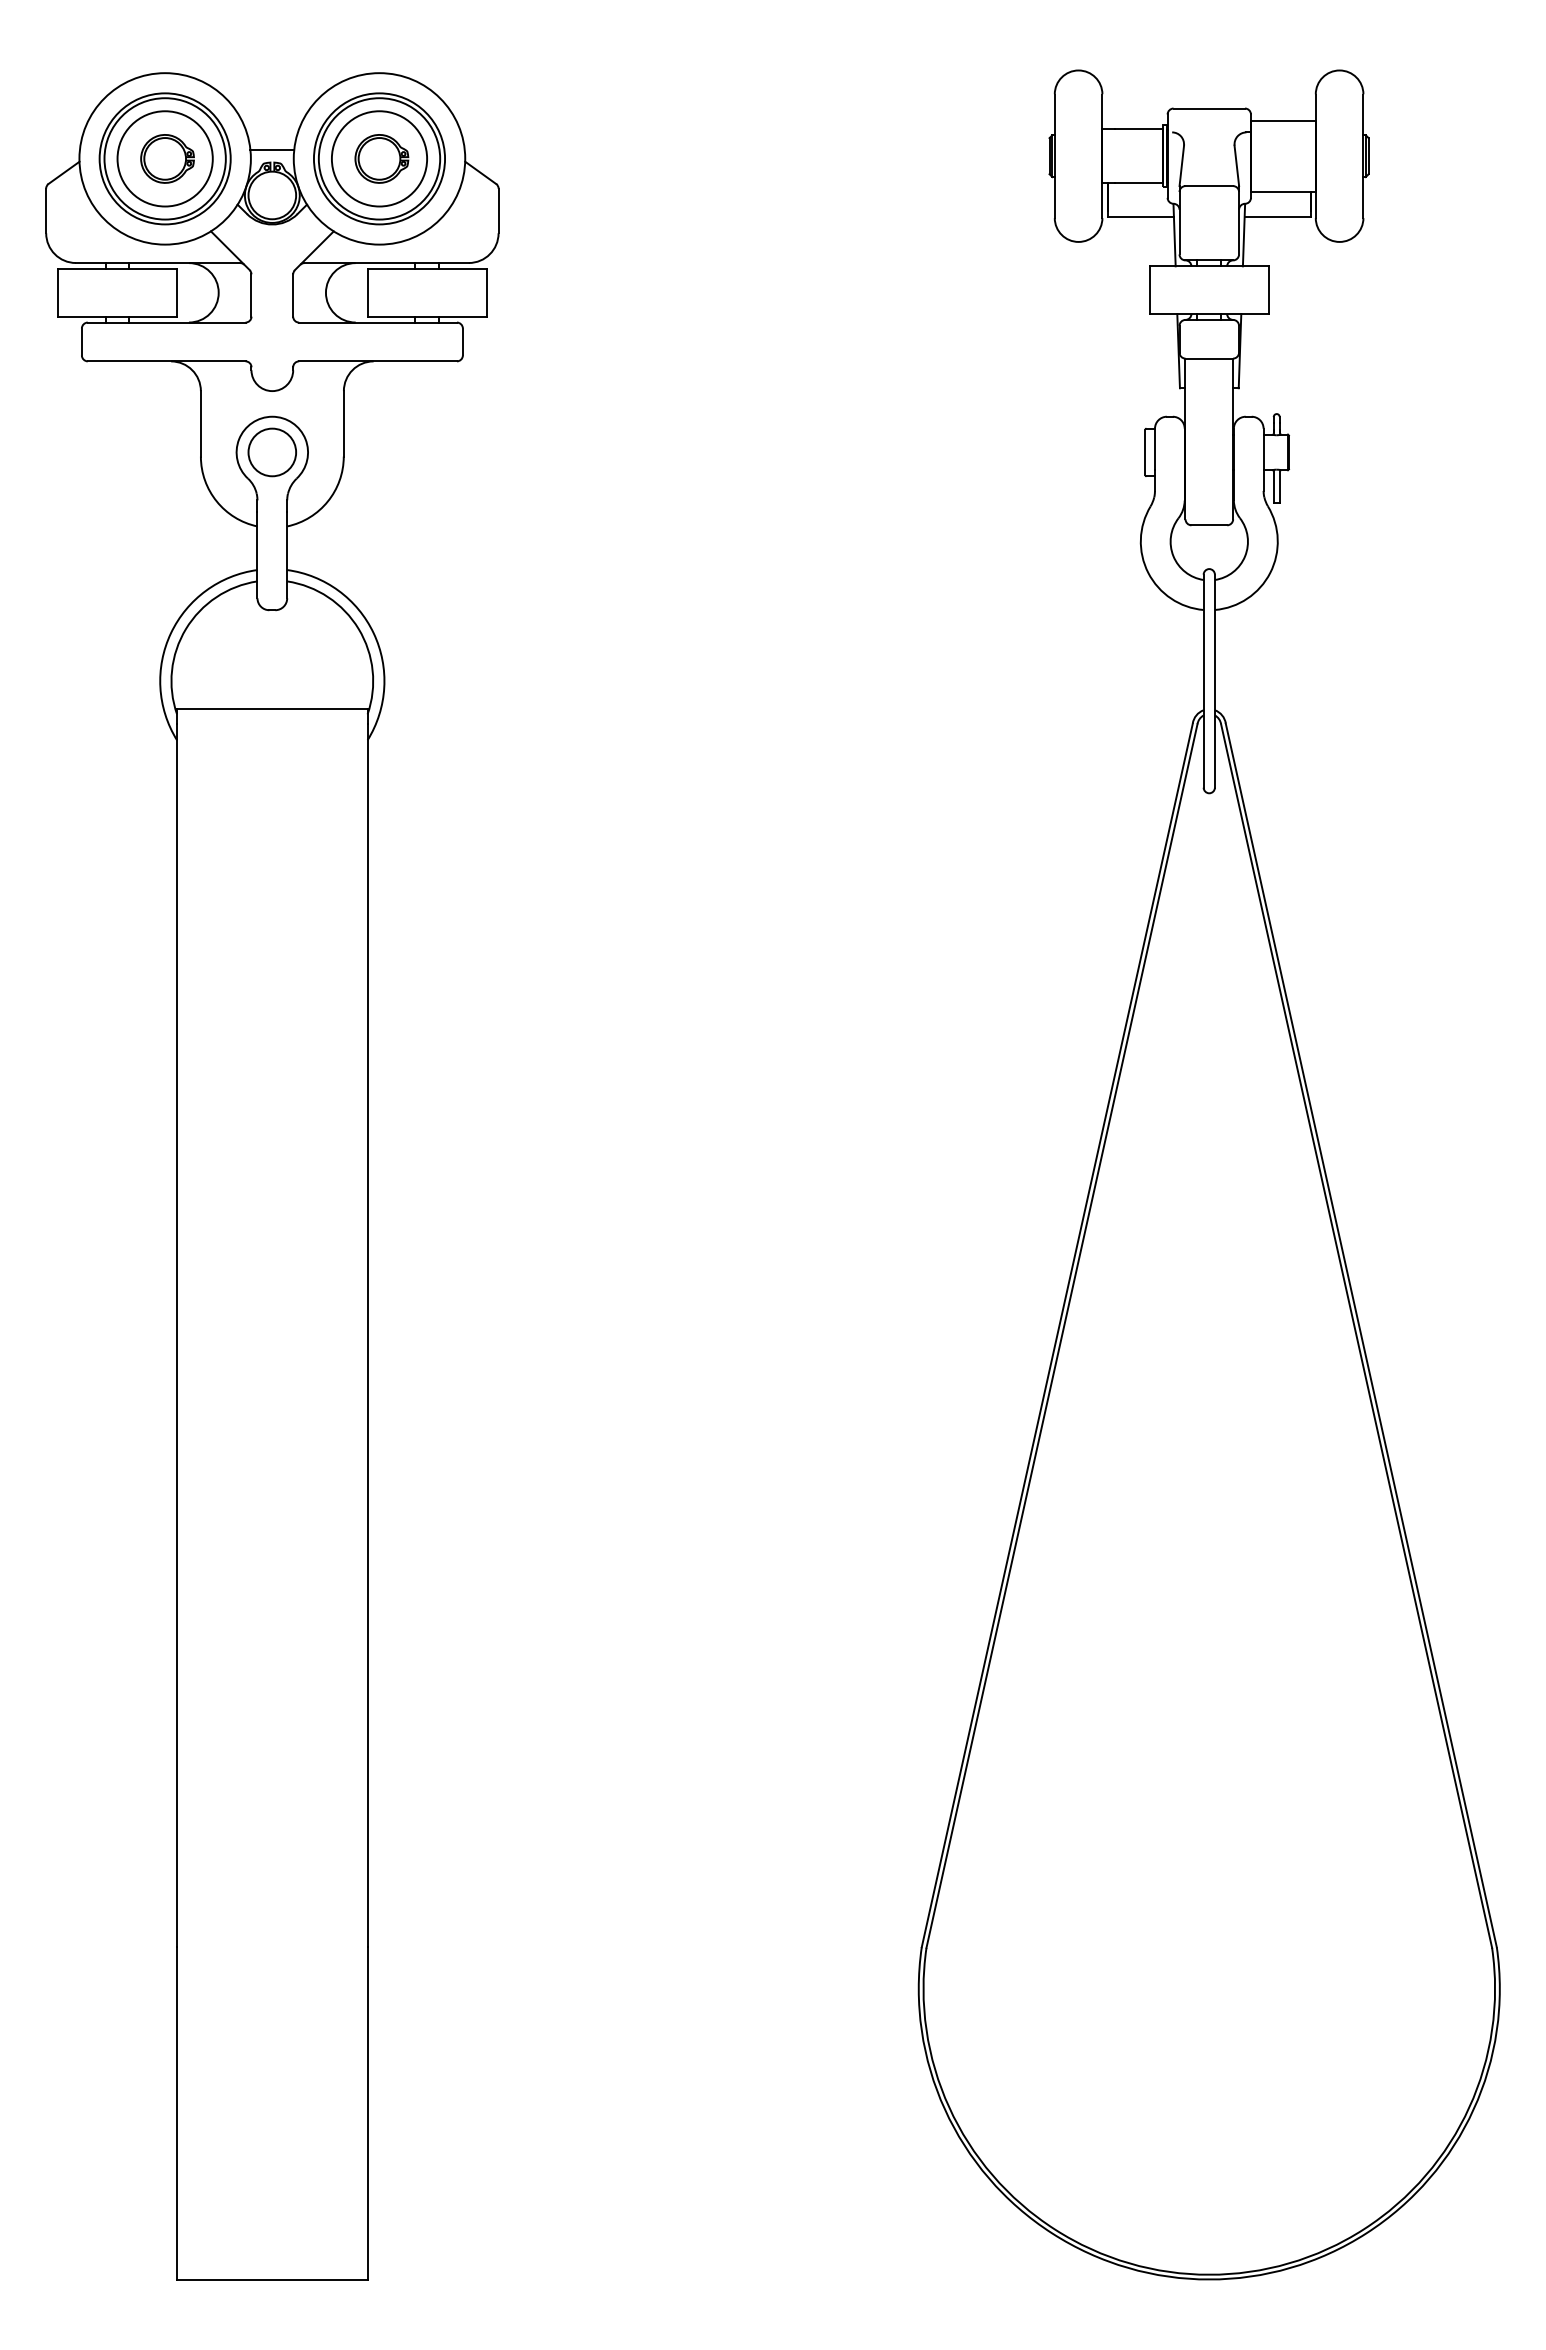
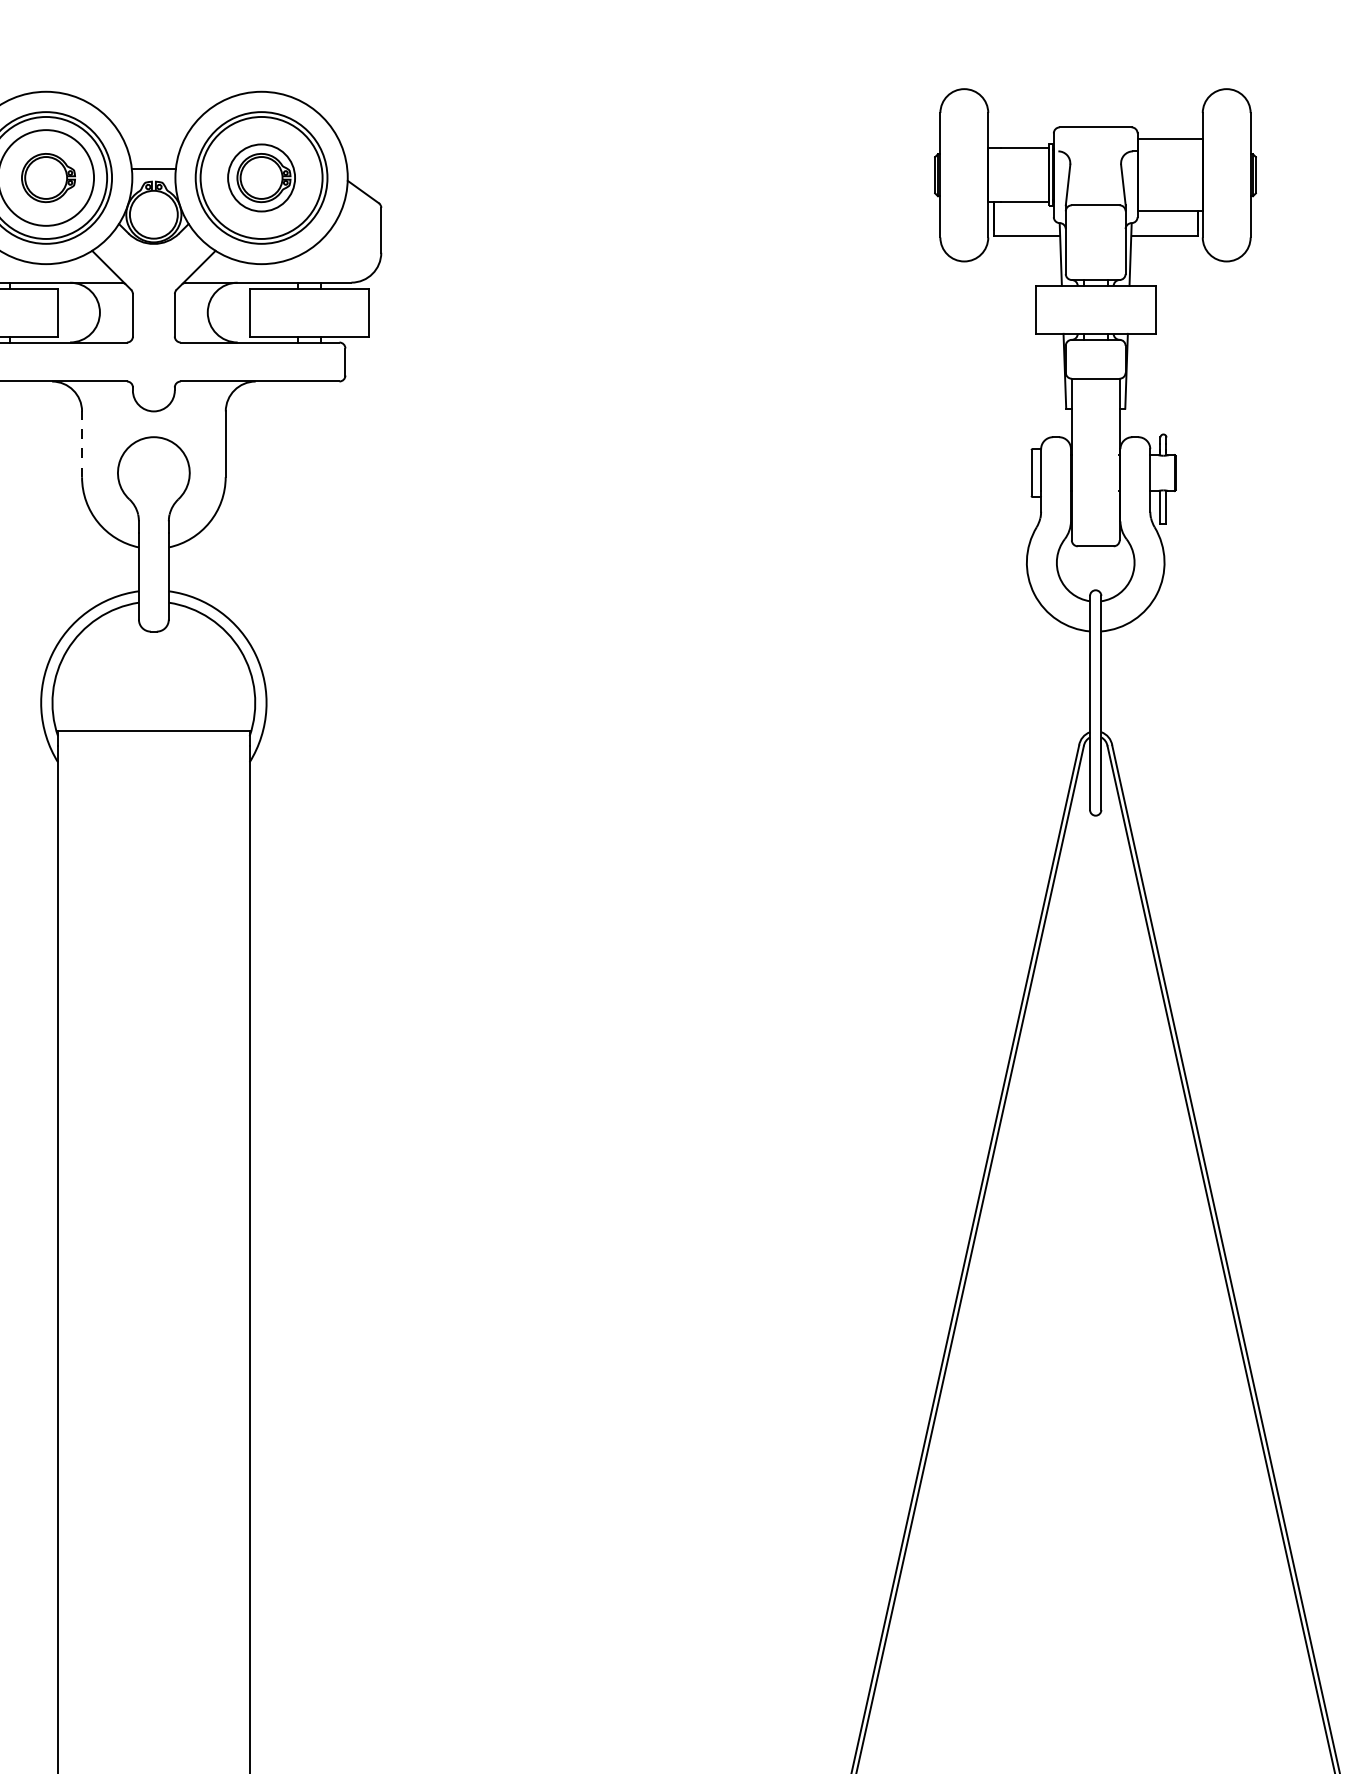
circle: (379, 158) -> (261, 177), size x0.7
line: (200, 423) -> (81, 443), solid -> dashed
circle: (271, 452) -> (153, 473), removed

